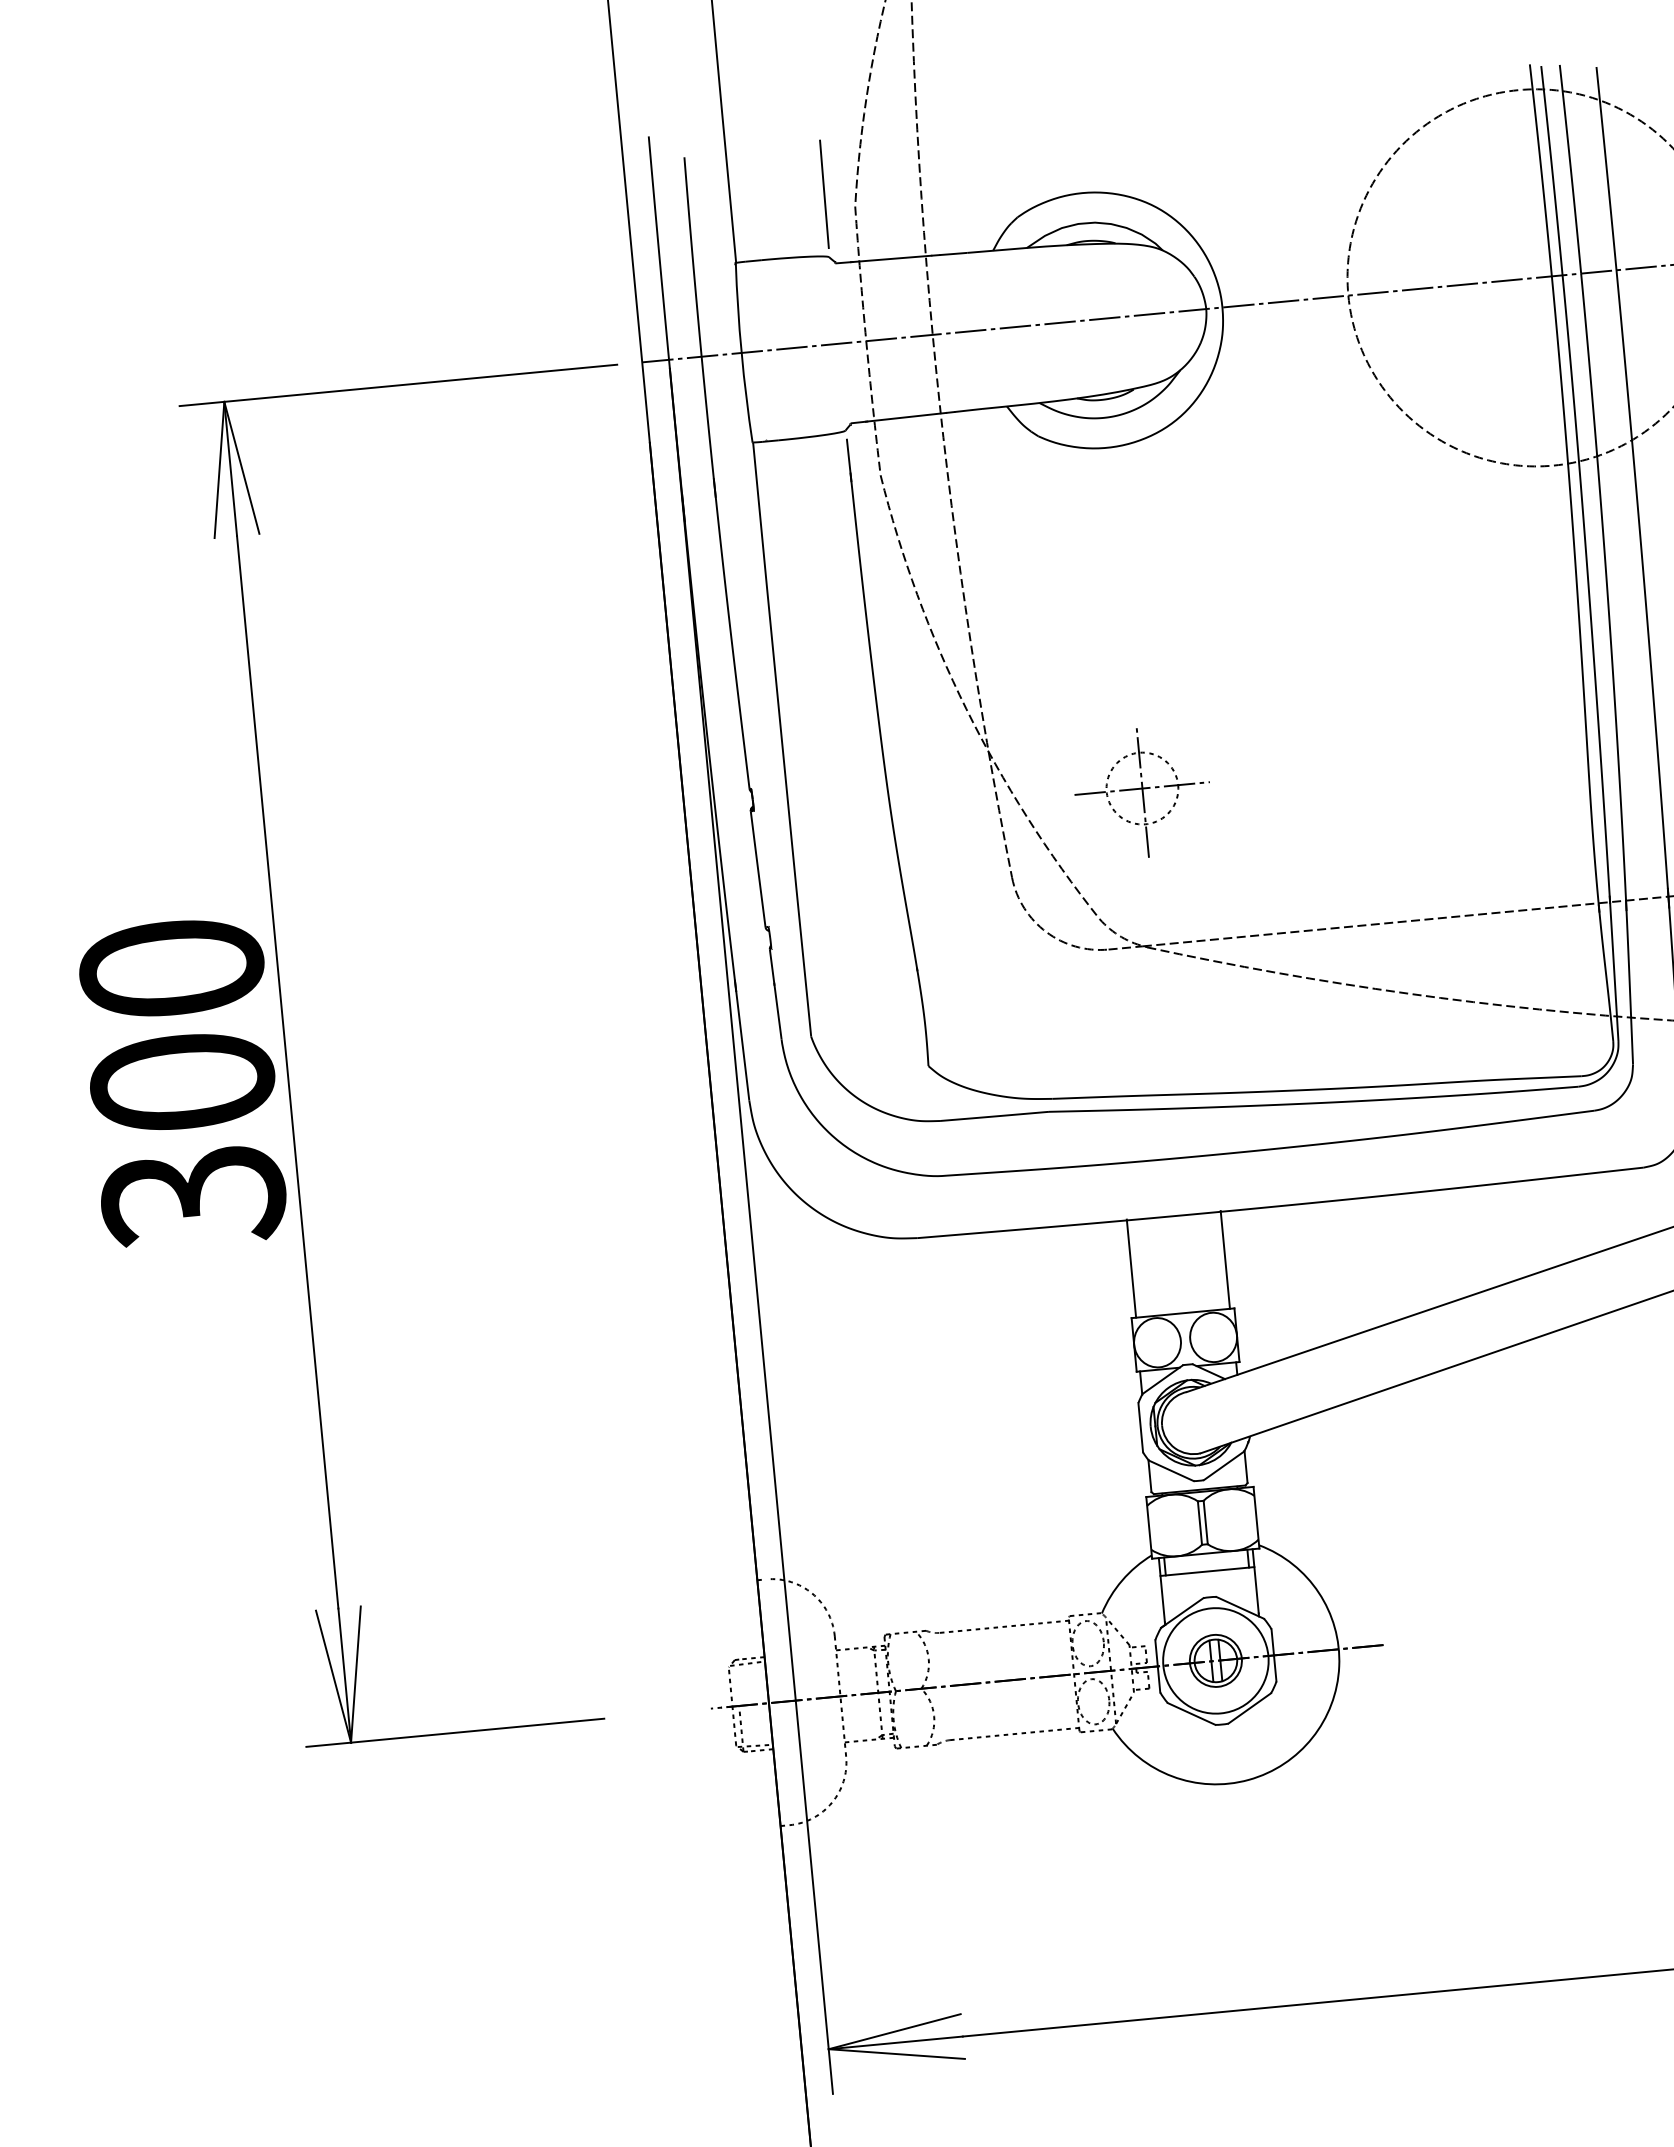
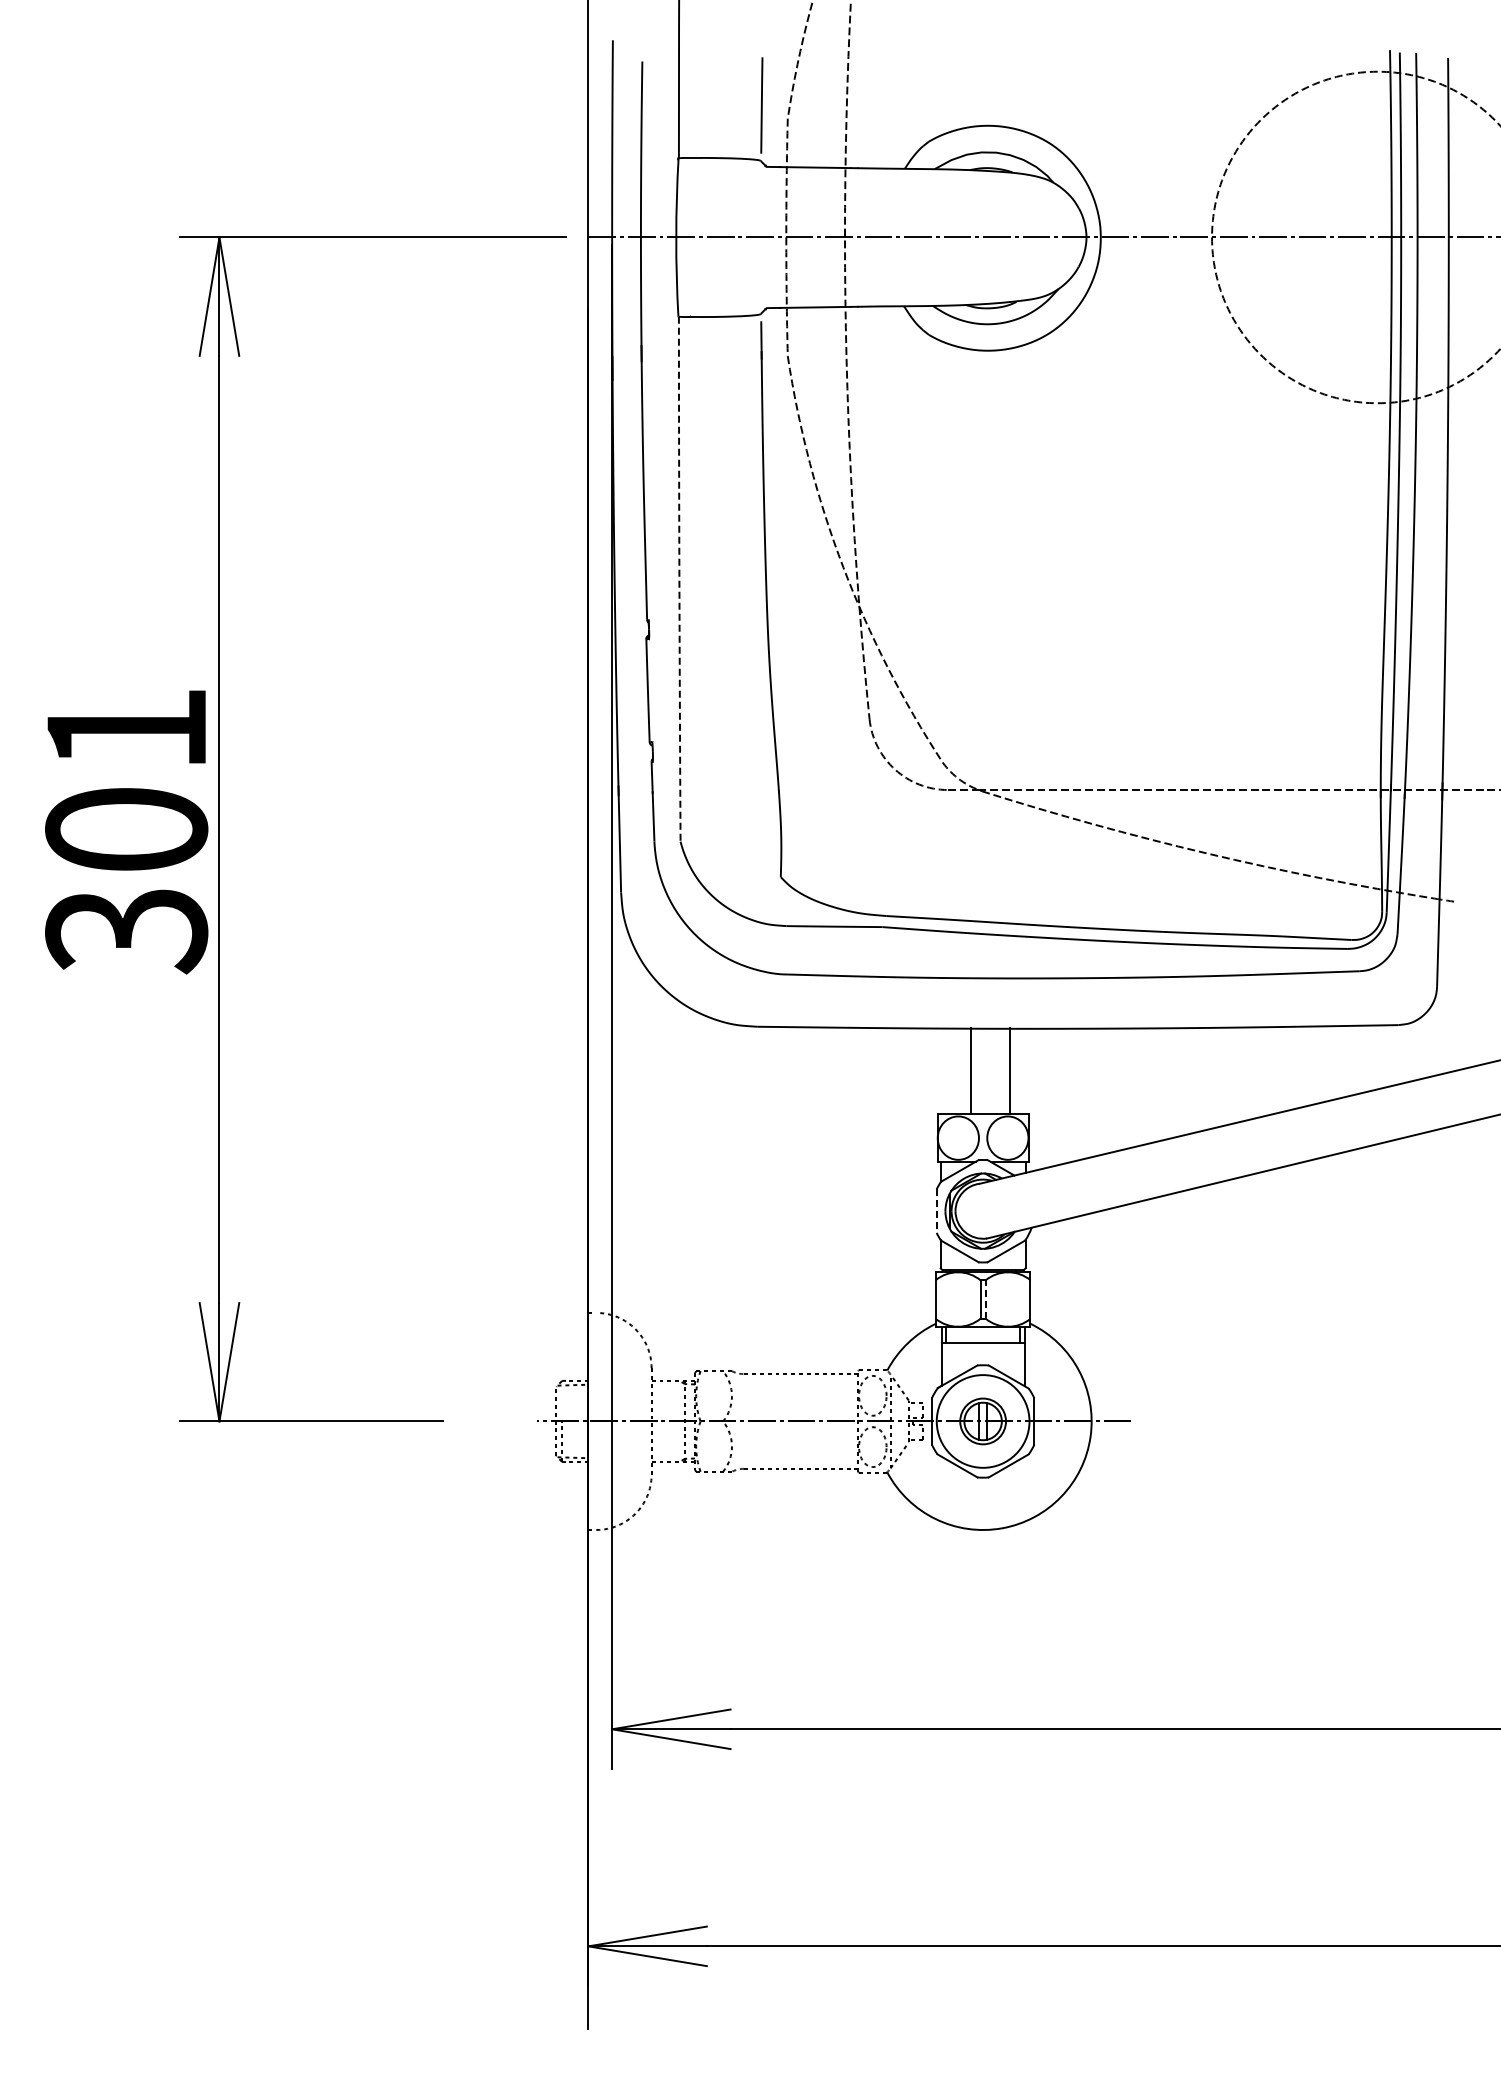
arc: (781, 739) -> (679, 579), solid -> dashed
part: (1142, 792) -> (990, 655), removed
text: (171, 967) -> (126, 728), 300 -> 301
line: (1225, 1260) -> (970, 1071), moved
line: (1131, 1267) -> (1009, 1070), moved
line: (1140, 1428) -> (936, 1211), solid -> dashed
line: (1205, 1522) -> (985, 1299), solid -> dashed

